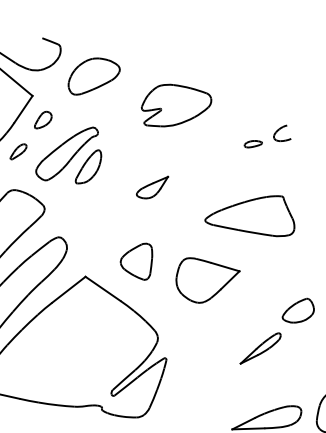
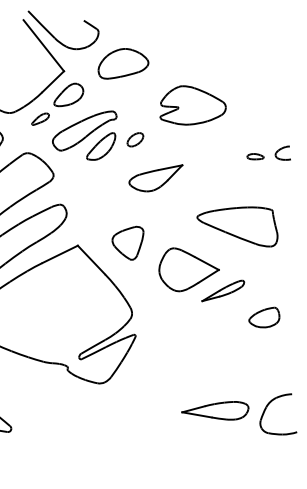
part: (42, 119) -> (68, 94), size x1.67
part: (122, 152) -> (135, 139), added
part: (152, 188) -> (155, 178), size x1.67
part: (260, 347) -> (223, 290), moved

